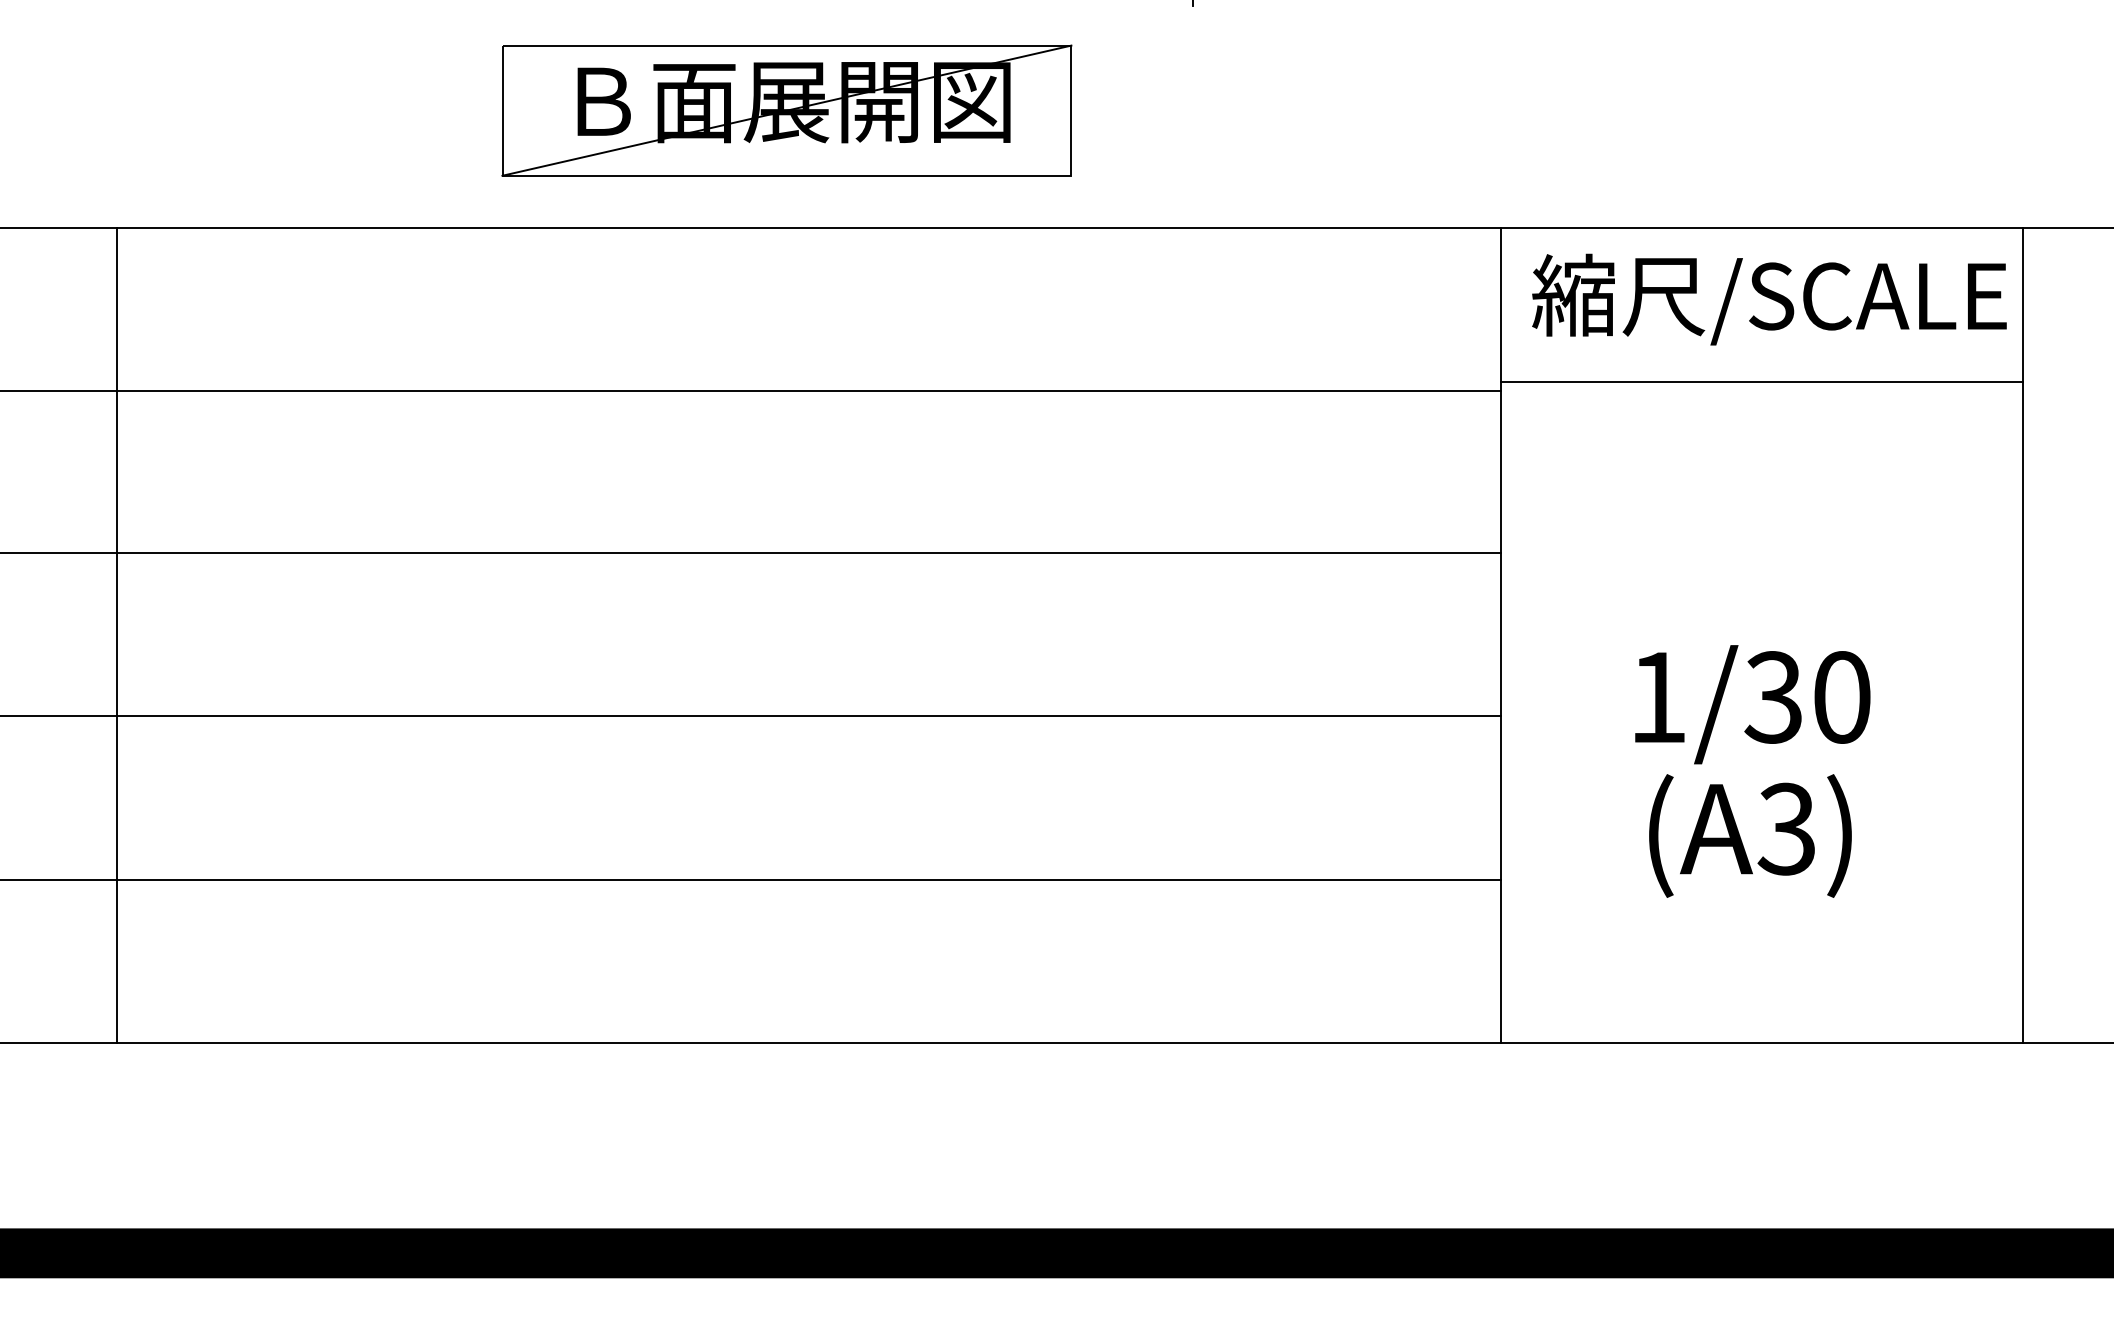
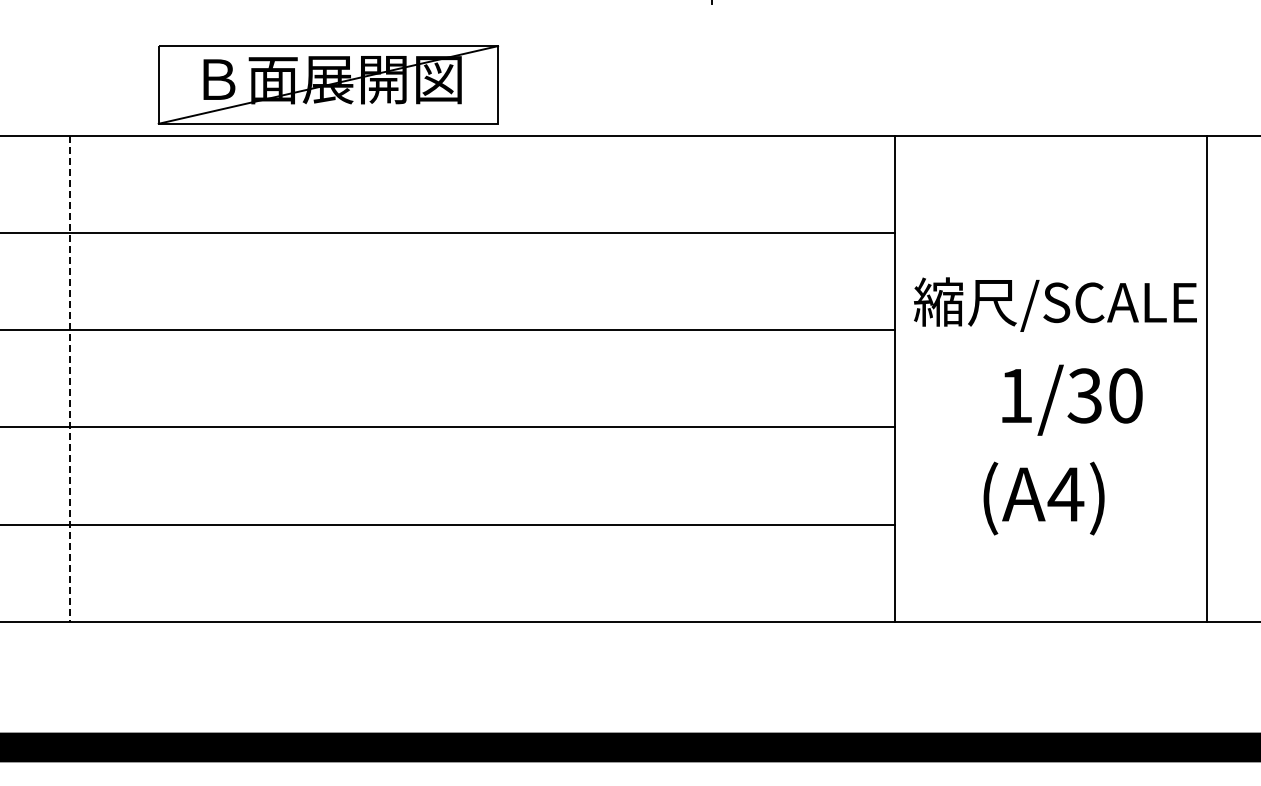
part: (787, 109) -> (328, 84), moved
text: (1769, 299) -> (1055, 304), moved
line: (1761, 381) -> (1050, 227), removed
line: (116, 636) -> (69, 379), solid -> dashed
text: (1752, 703) -> (1072, 399), moved
text: (1786, 829) -> (1065, 494), (A3) -> (A4)

